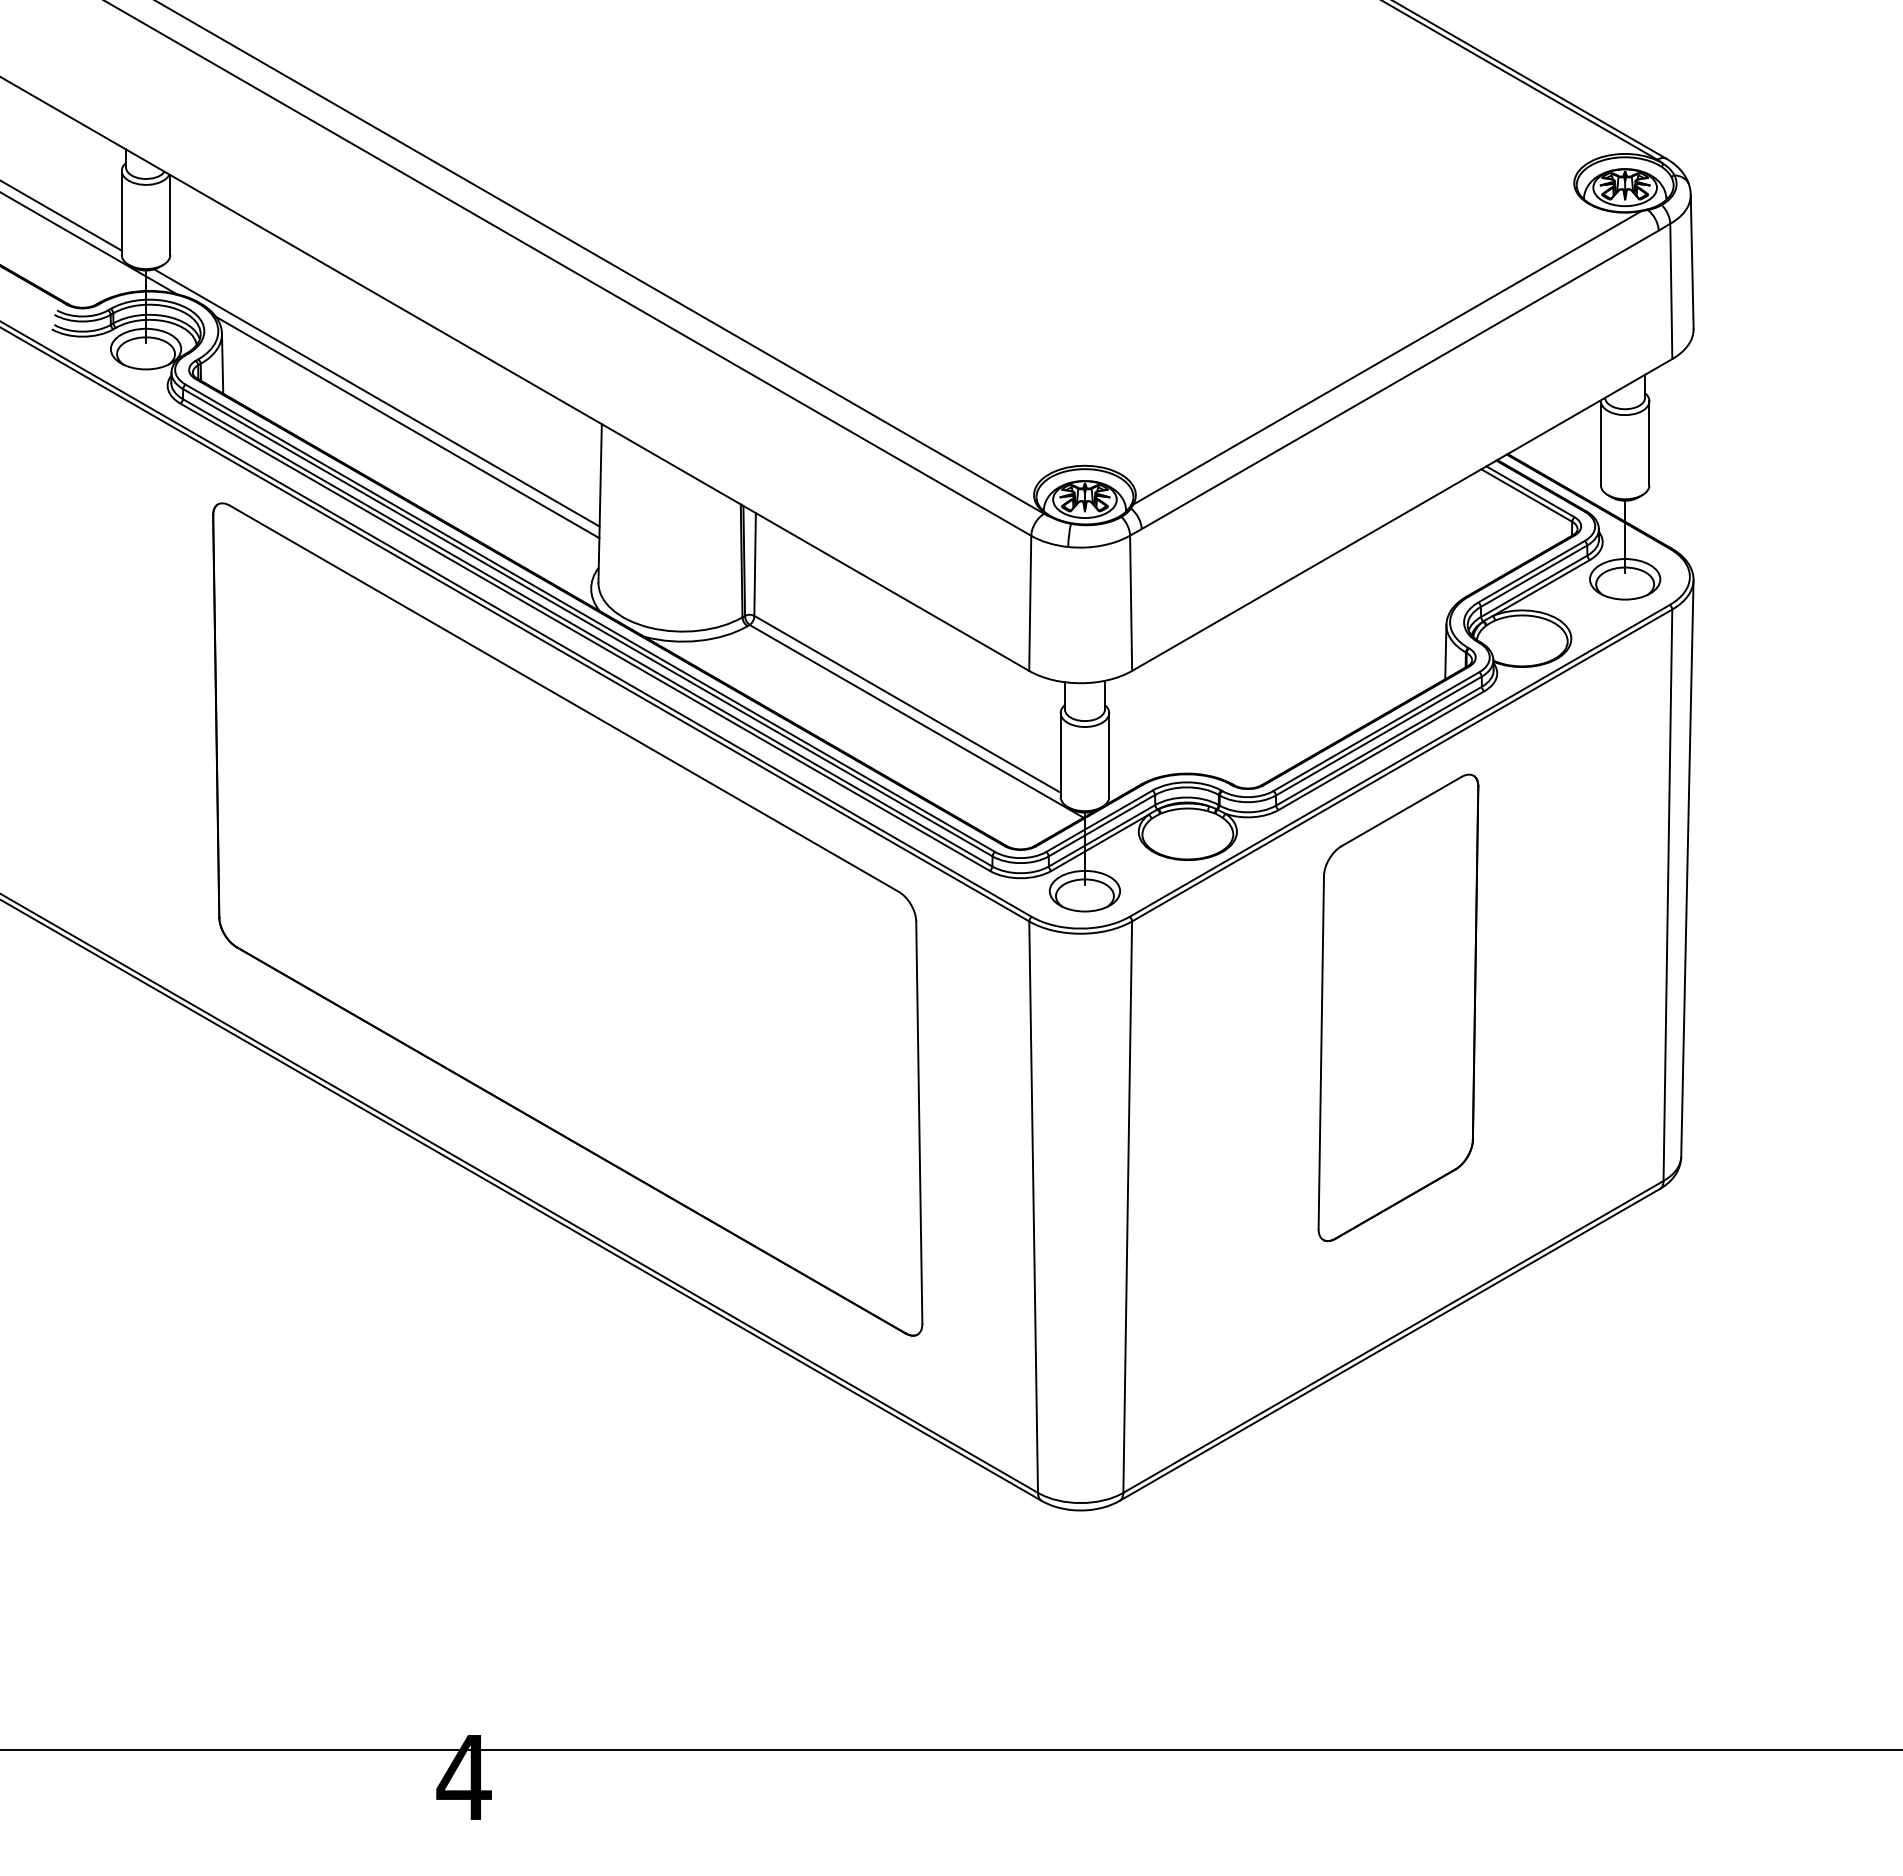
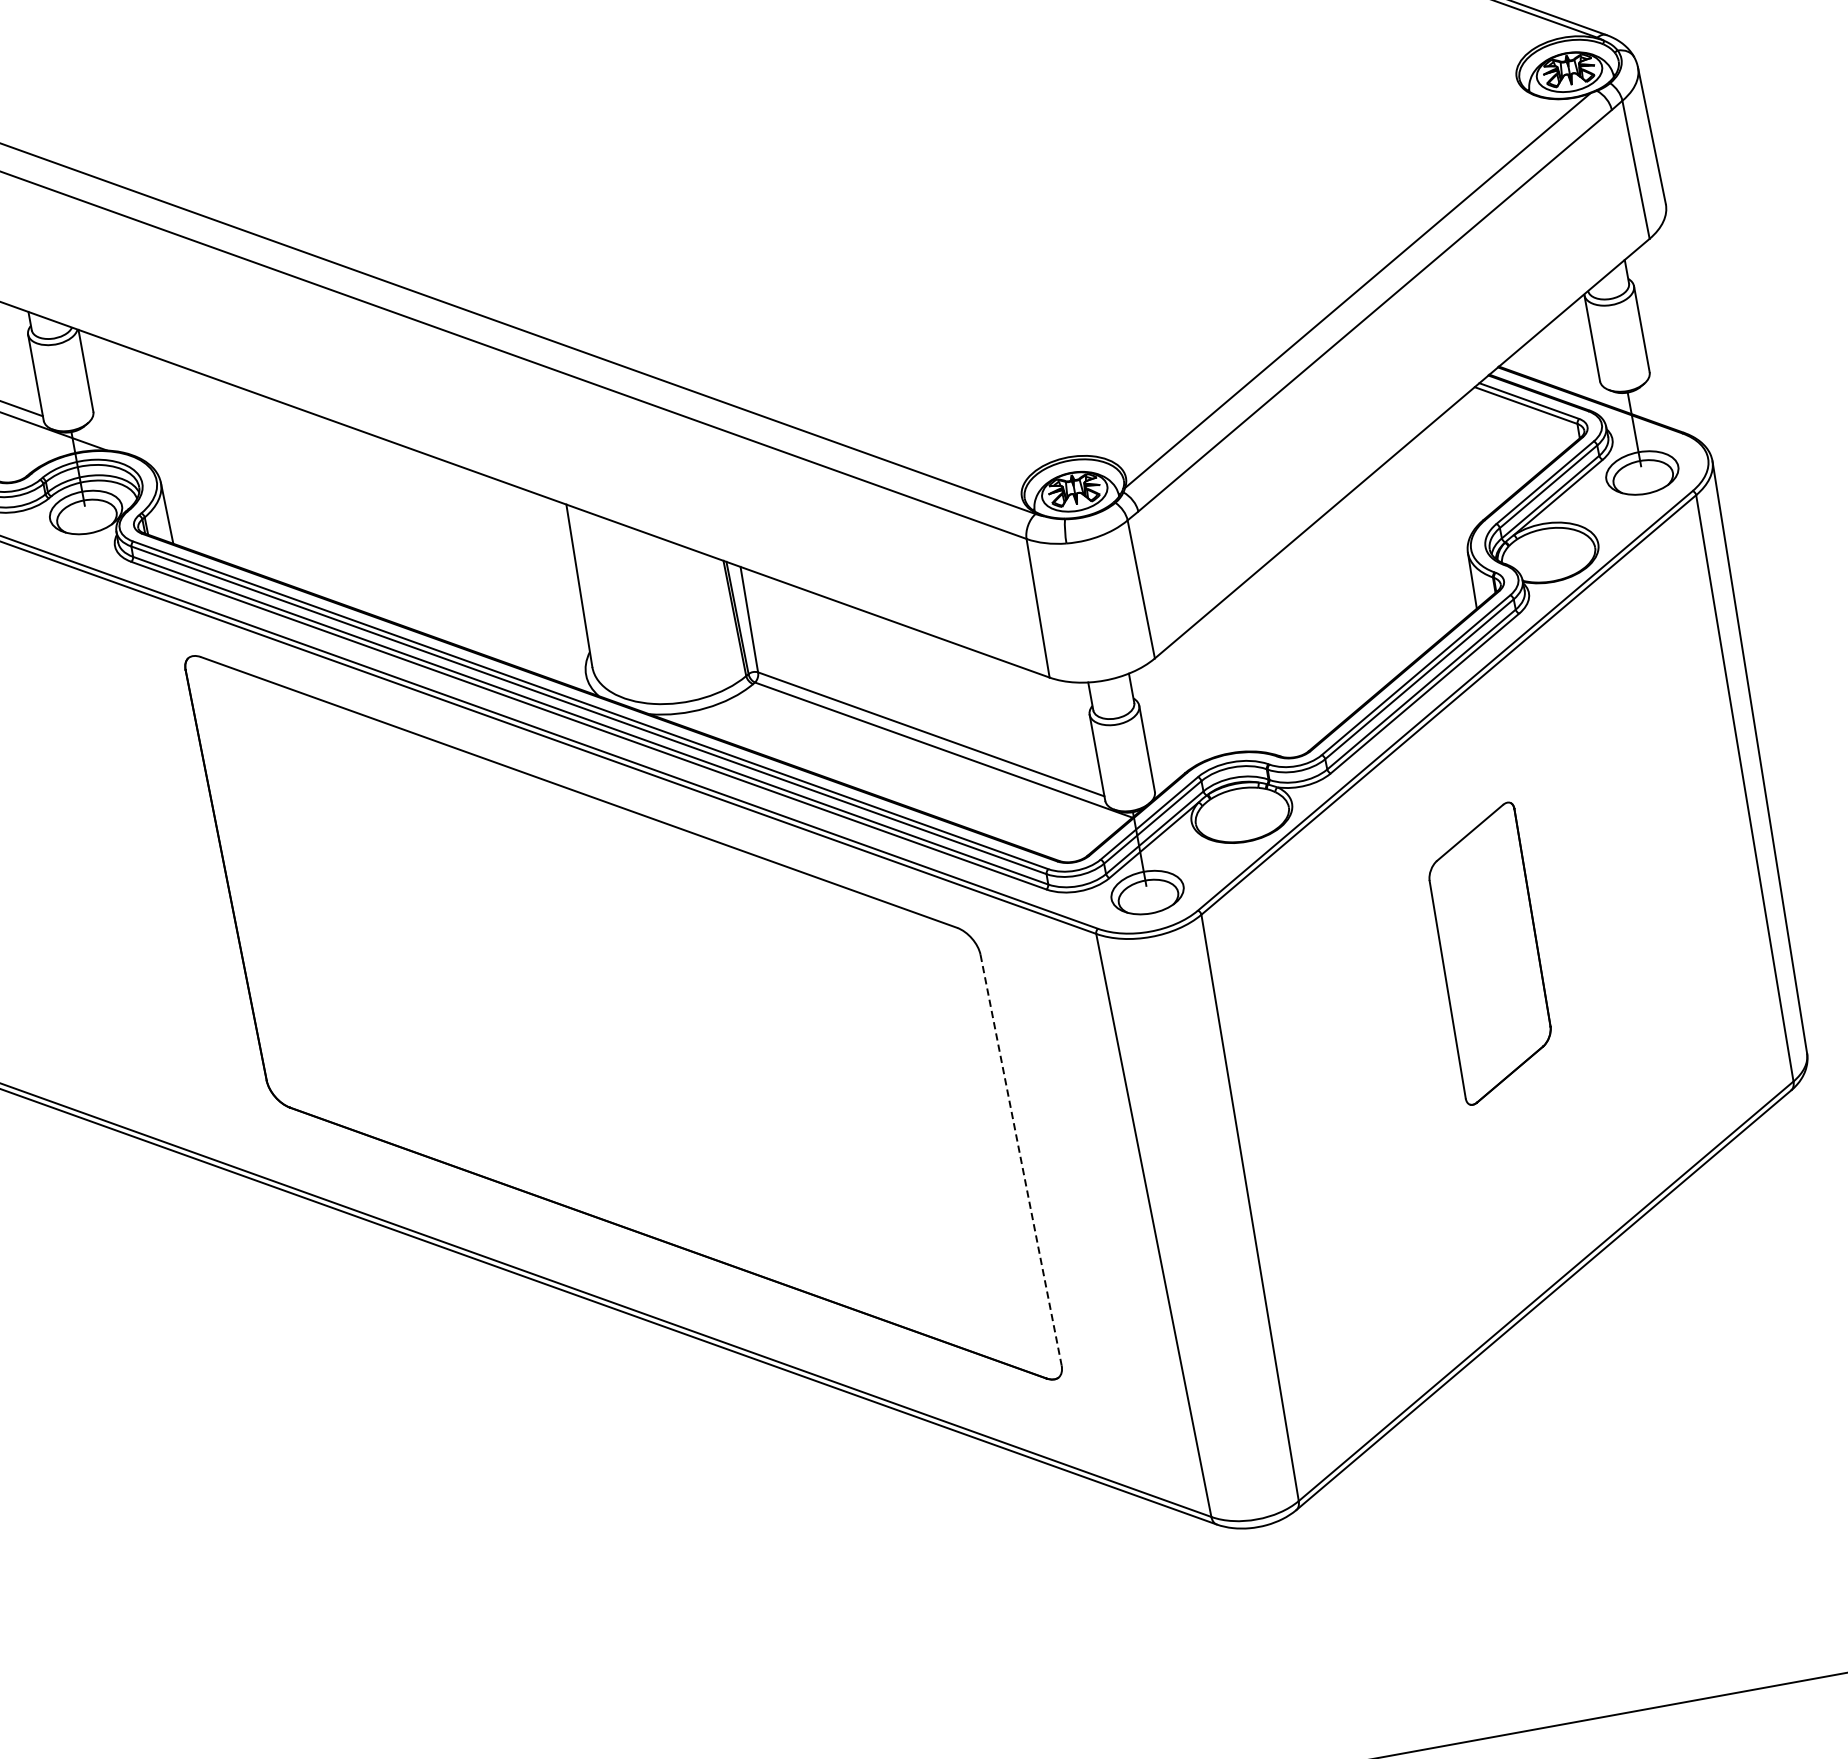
line: (376, 397) -> (330, 519), removed
line: (407, 427) -> (368, 544), removed
part: (1398, 1007) -> (1490, 953), size x0.6
line: (919, 1123) -> (1021, 1161), solid -> dashed

